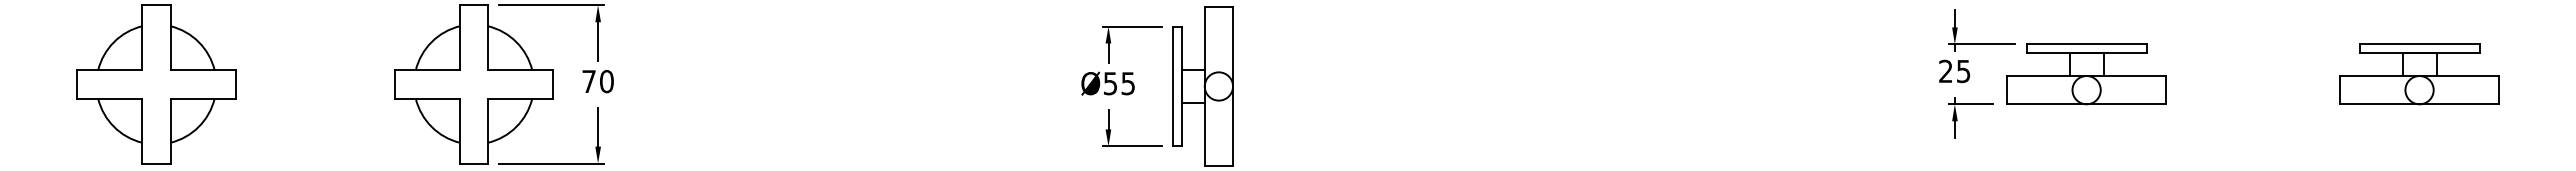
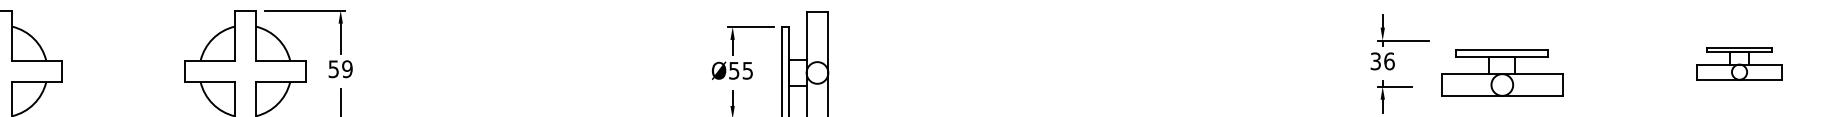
text: (1954, 71) -> (1382, 61), 25 -> 36
part: (2086, 74) -> (1502, 72), moved
part: (2419, 74) -> (1739, 63), size x0.7
text: (597, 81) -> (340, 69), 70 -> 59

